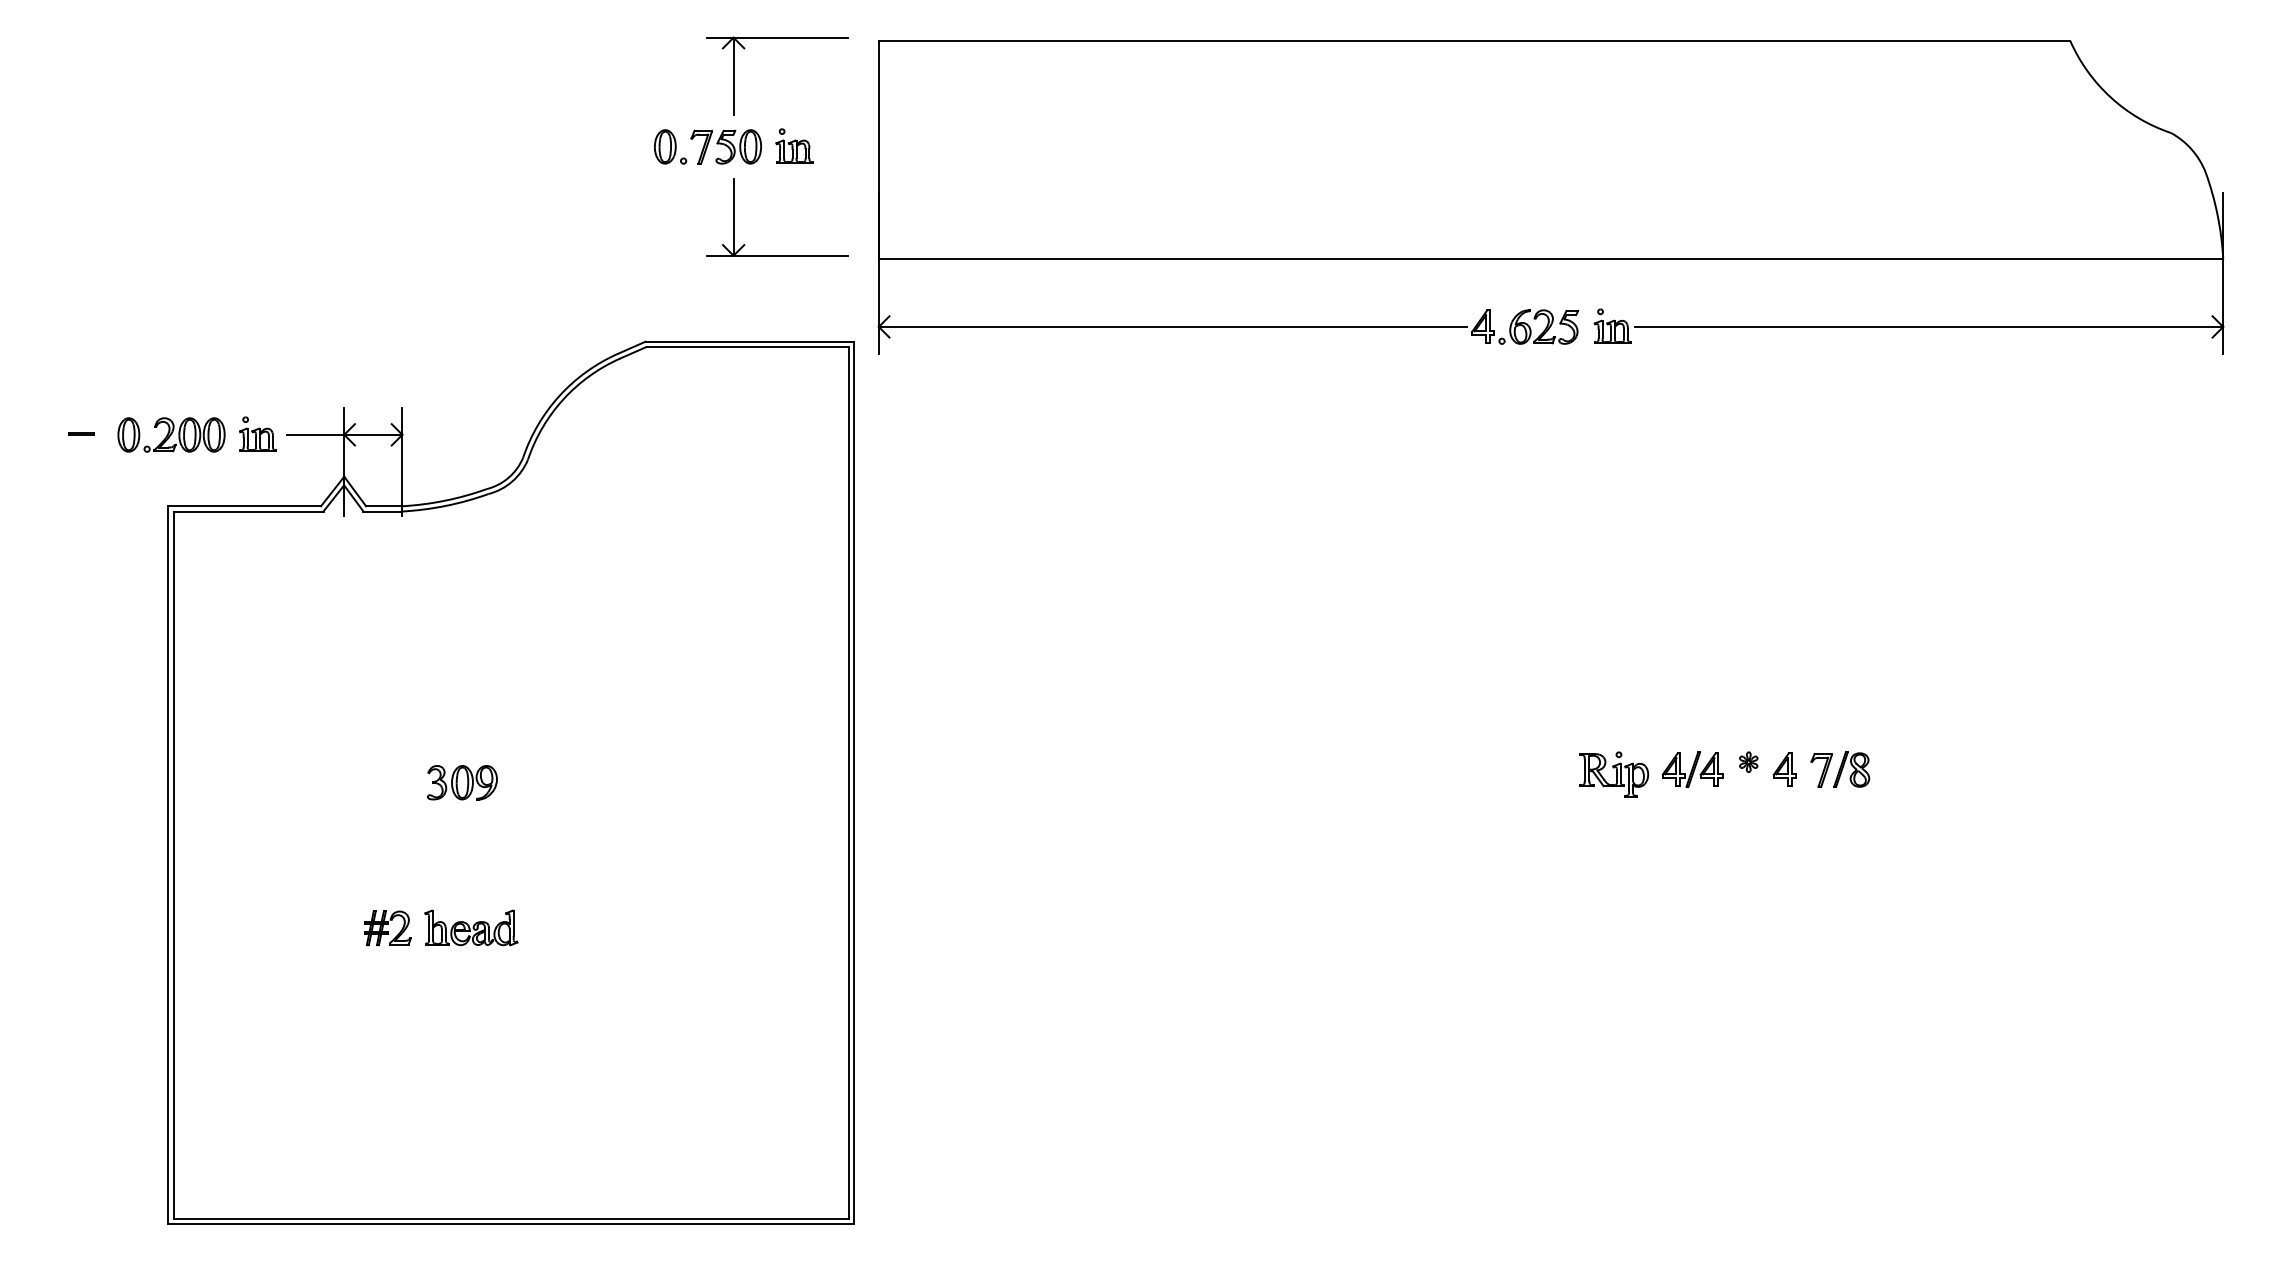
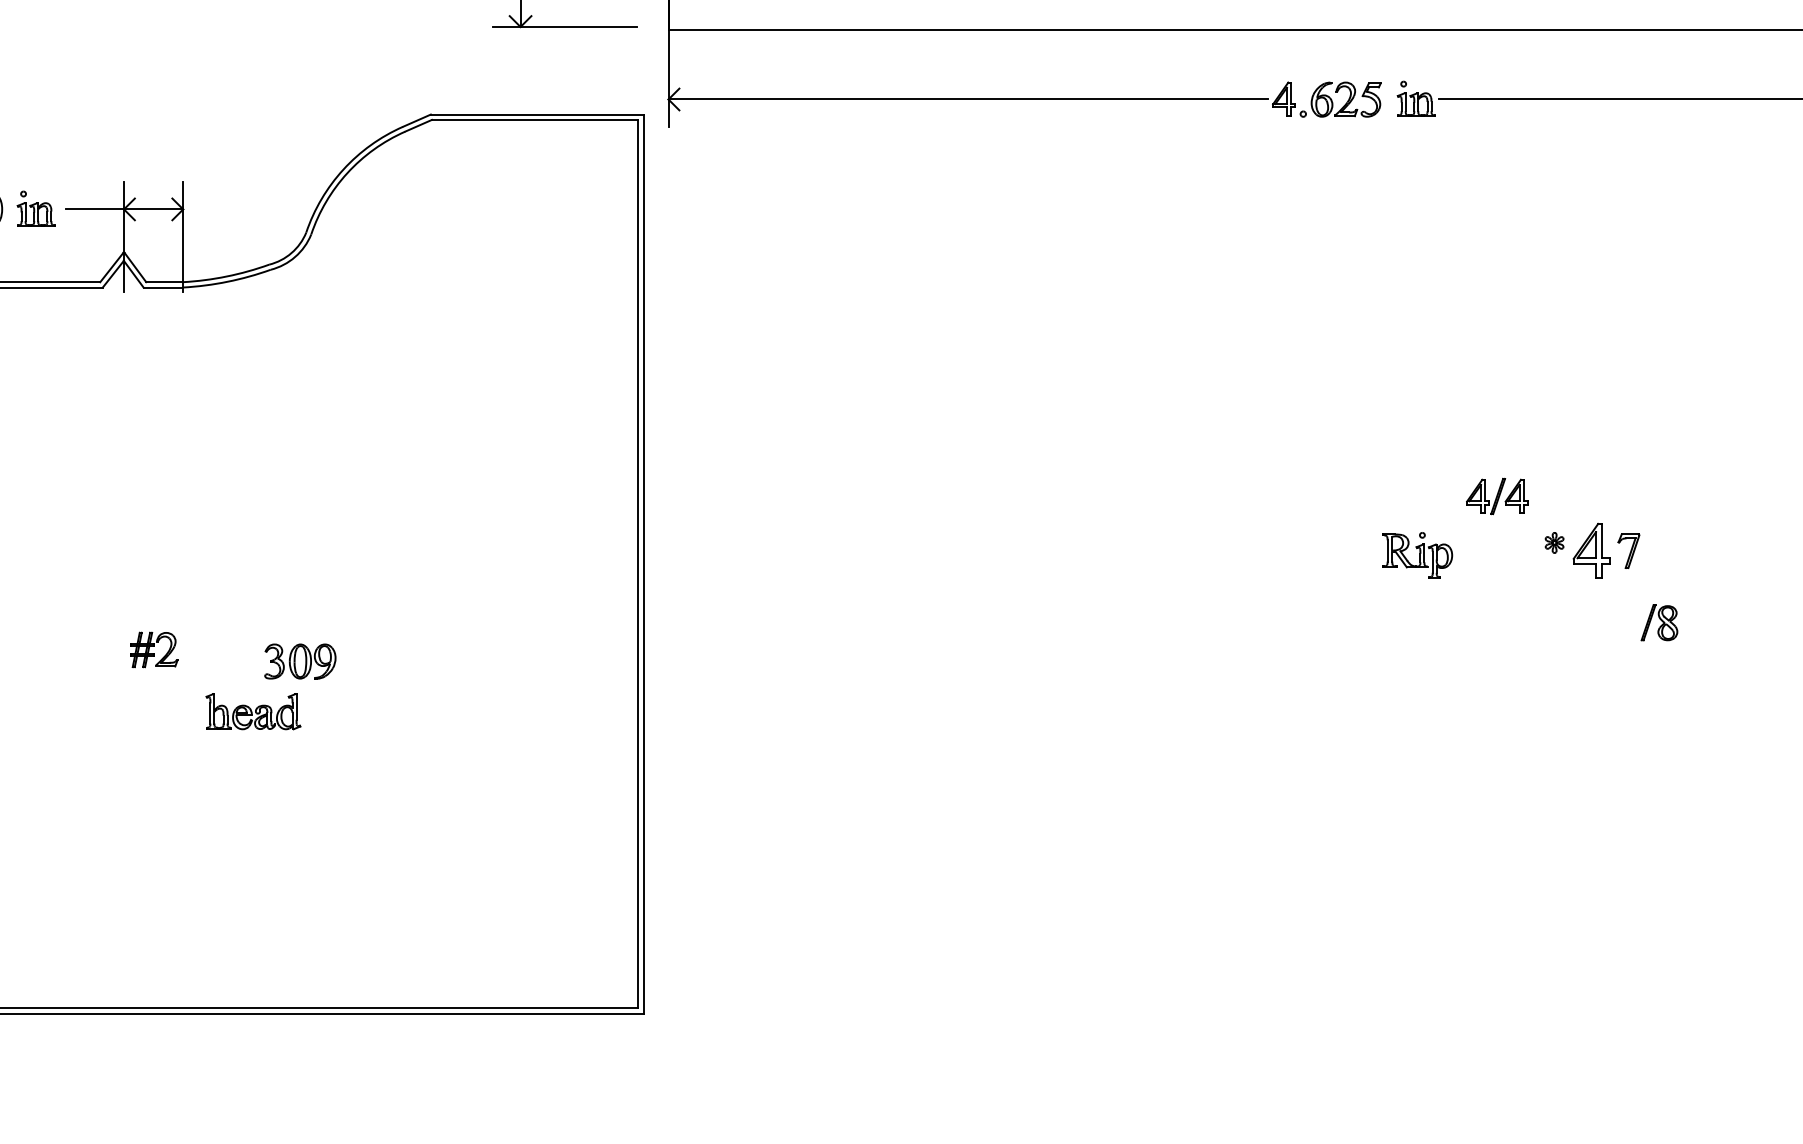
part: (1692, 769) -> (1497, 496), moved
part: (1784, 769) -> (1591, 550), size x1.6
part: (1851, 769) -> (1659, 622), moved
part: (462, 782) -> (300, 661), moved
part: (387, 928) -> (153, 650), moved

